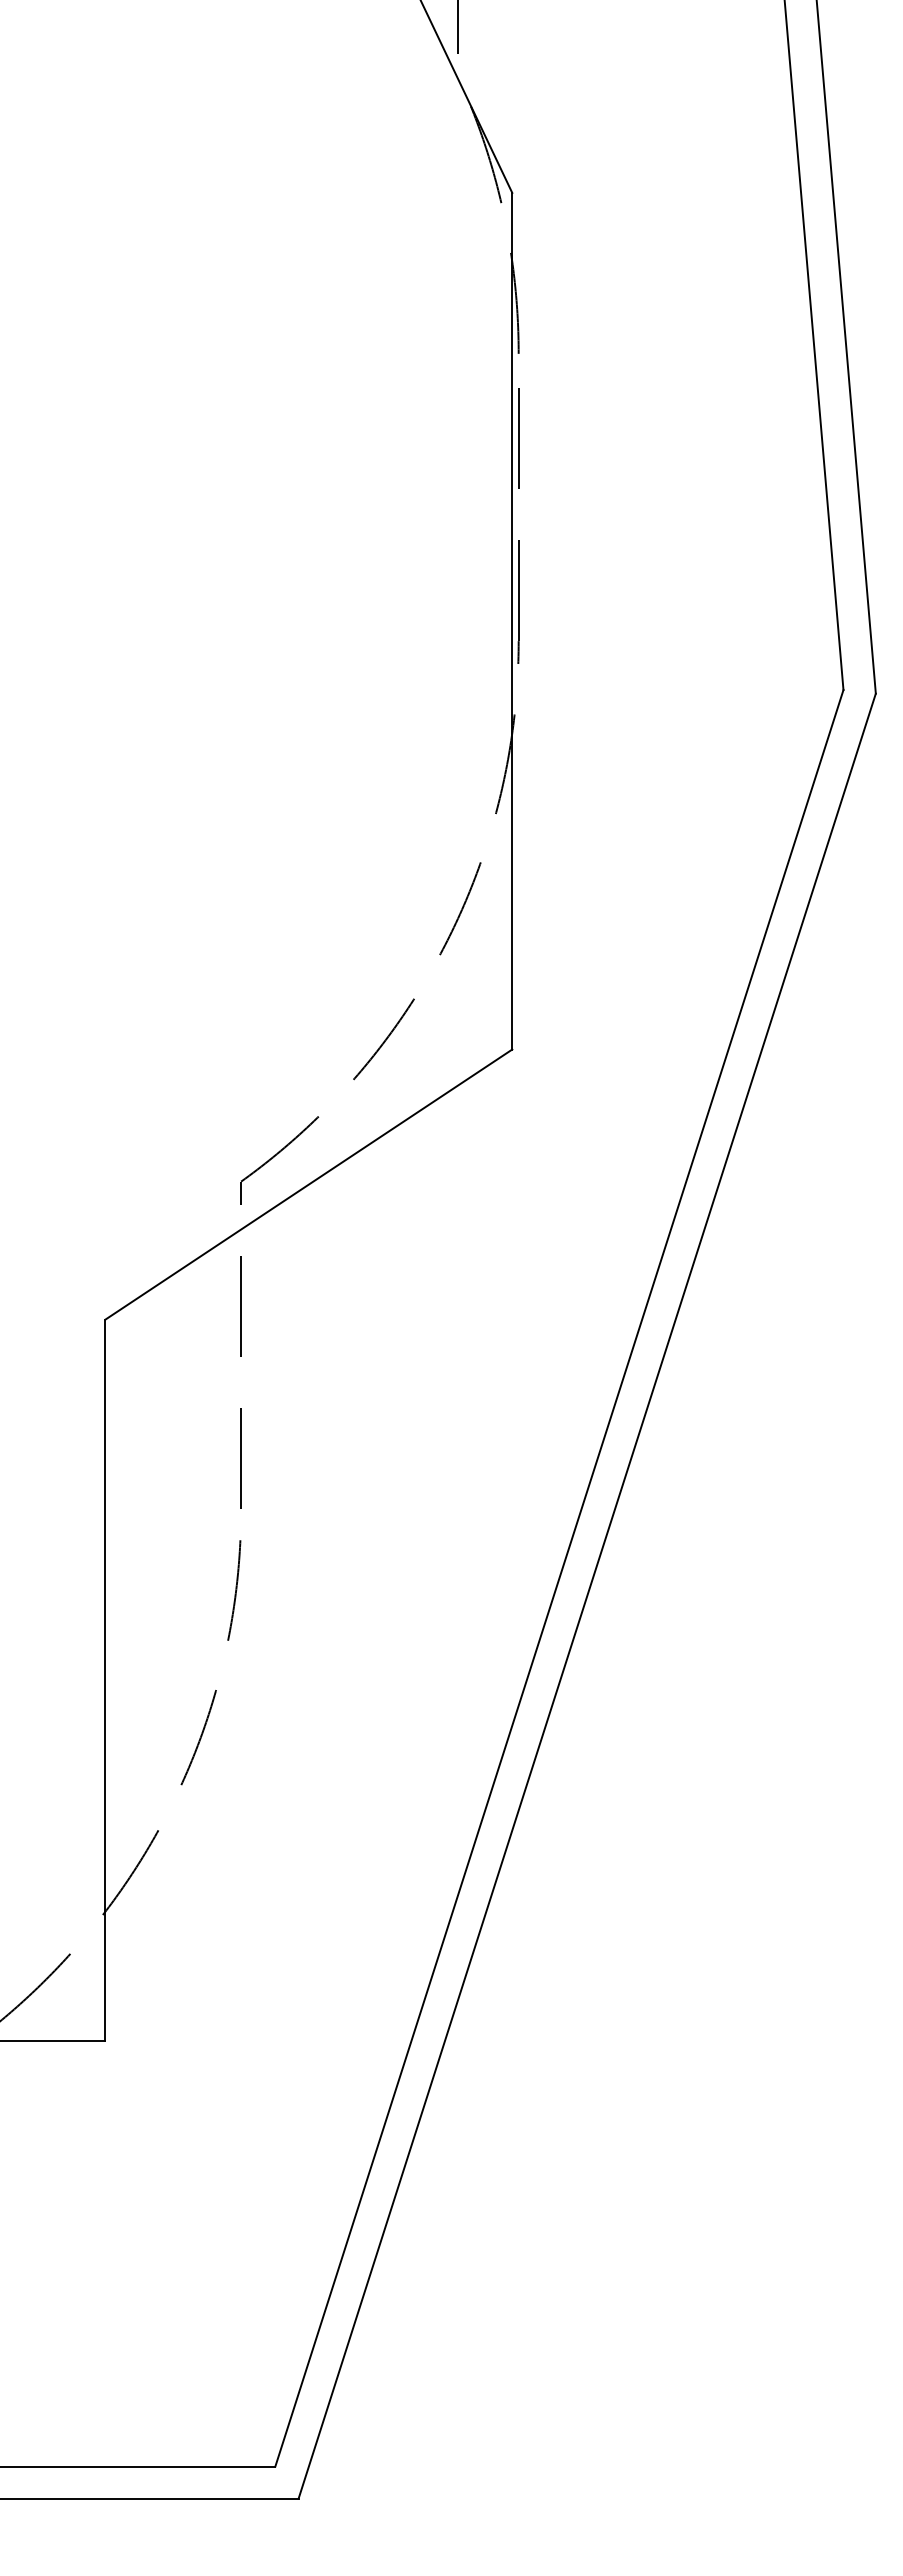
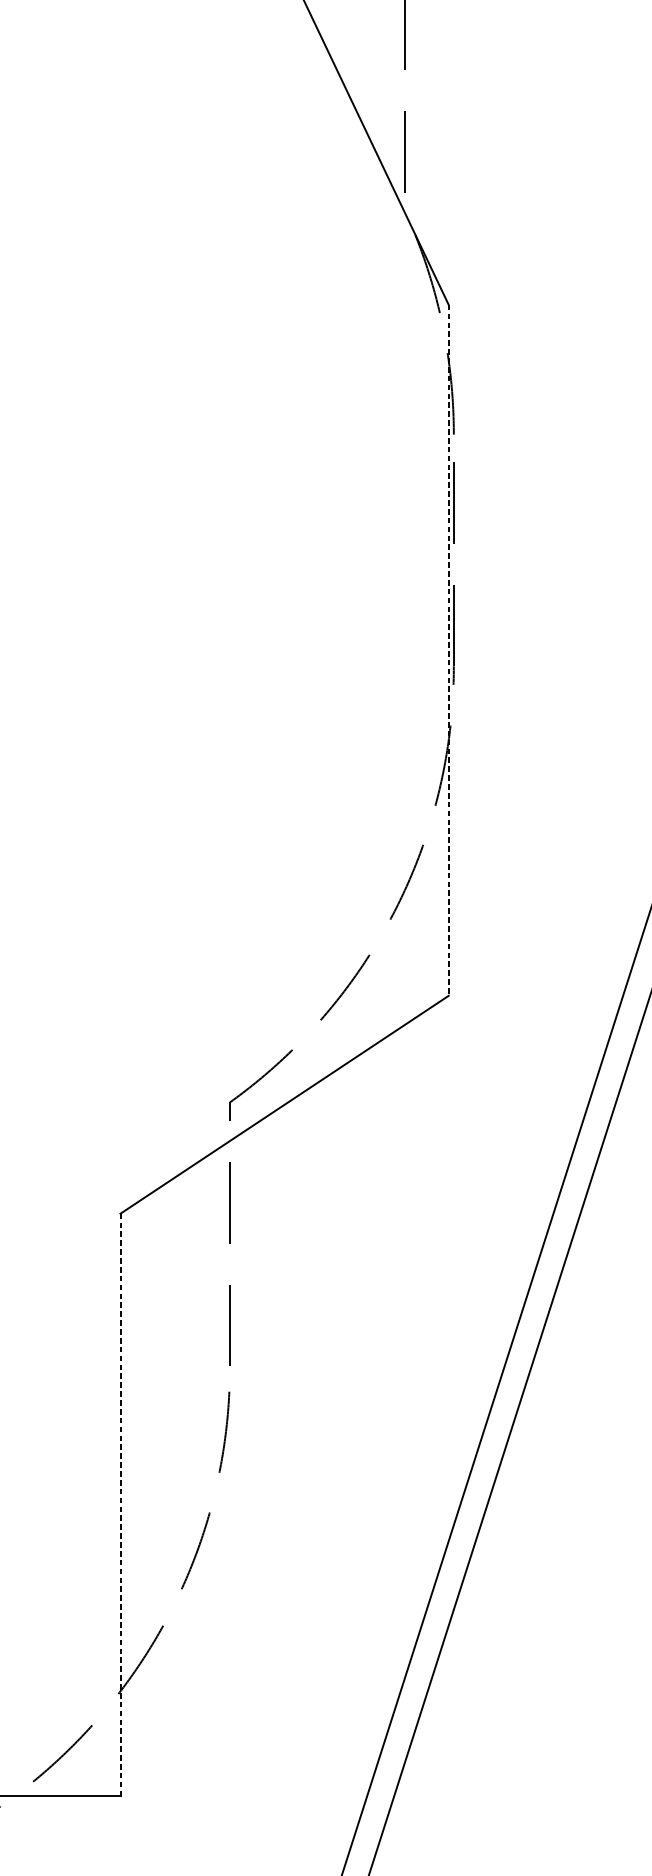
line: (512, 621) -> (448, 650), solid -> dashed
line: (105, 1680) -> (120, 1504), solid -> dashed

